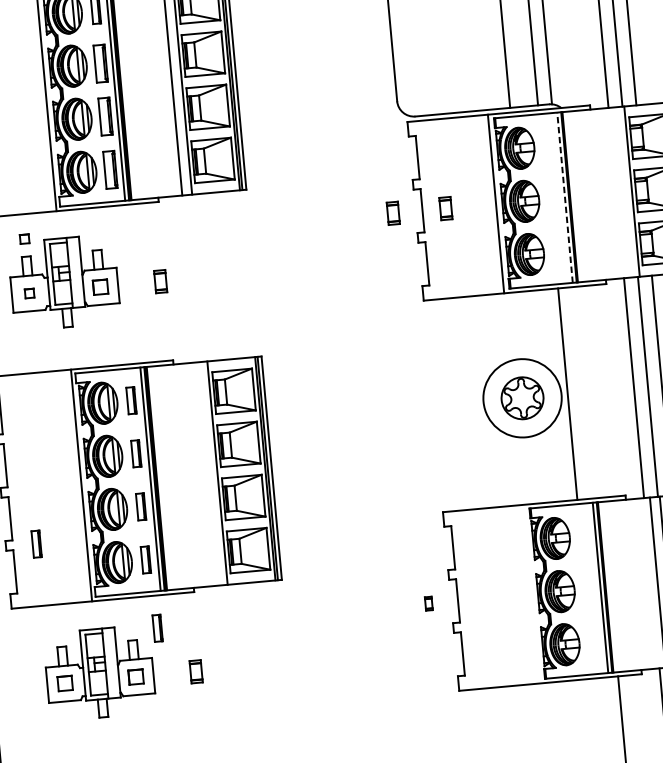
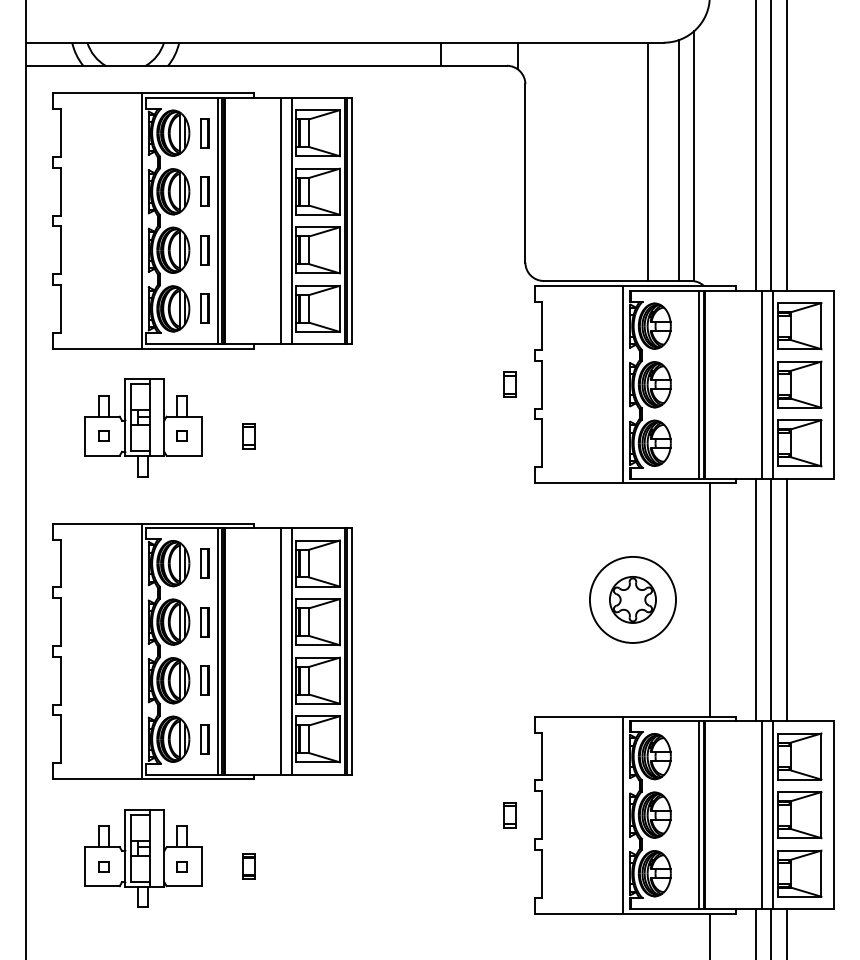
part: (100, 63) -> (204, 191), size x0.71
part: (105, 116) -> (204, 250), size x0.71
part: (110, 169) -> (204, 308), size x0.71
line: (622, 192) -> (762, 384), added
line: (565, 197) -> (699, 384), dashed -> solid
part: (445, 208) -> (567, 384), removed
part: (24, 238) -> (103, 375), removed
part: (99, 286) -> (181, 435), size x0.62
line: (567, 393) -> (709, 599), moved
line: (207, 474) -> (280, 651), added
part: (36, 544) -> (86, 711), removed
line: (531, 593) -> (623, 814), added
part: (428, 603) -> (509, 815), size x1.67
part: (157, 628) -> (210, 815), removed
part: (135, 677) -> (181, 866), size x0.62
part: (64, 683) -> (103, 866), size x0.62

